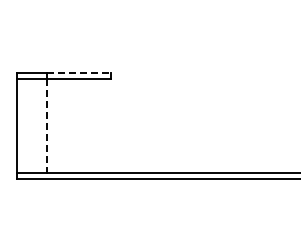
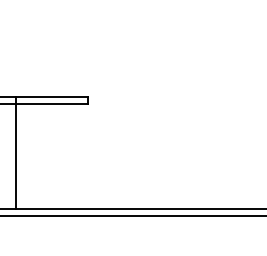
line: (79, 72) -> (52, 96), dashed -> solid
line: (46, 126) -> (15, 156), dashed -> solid

